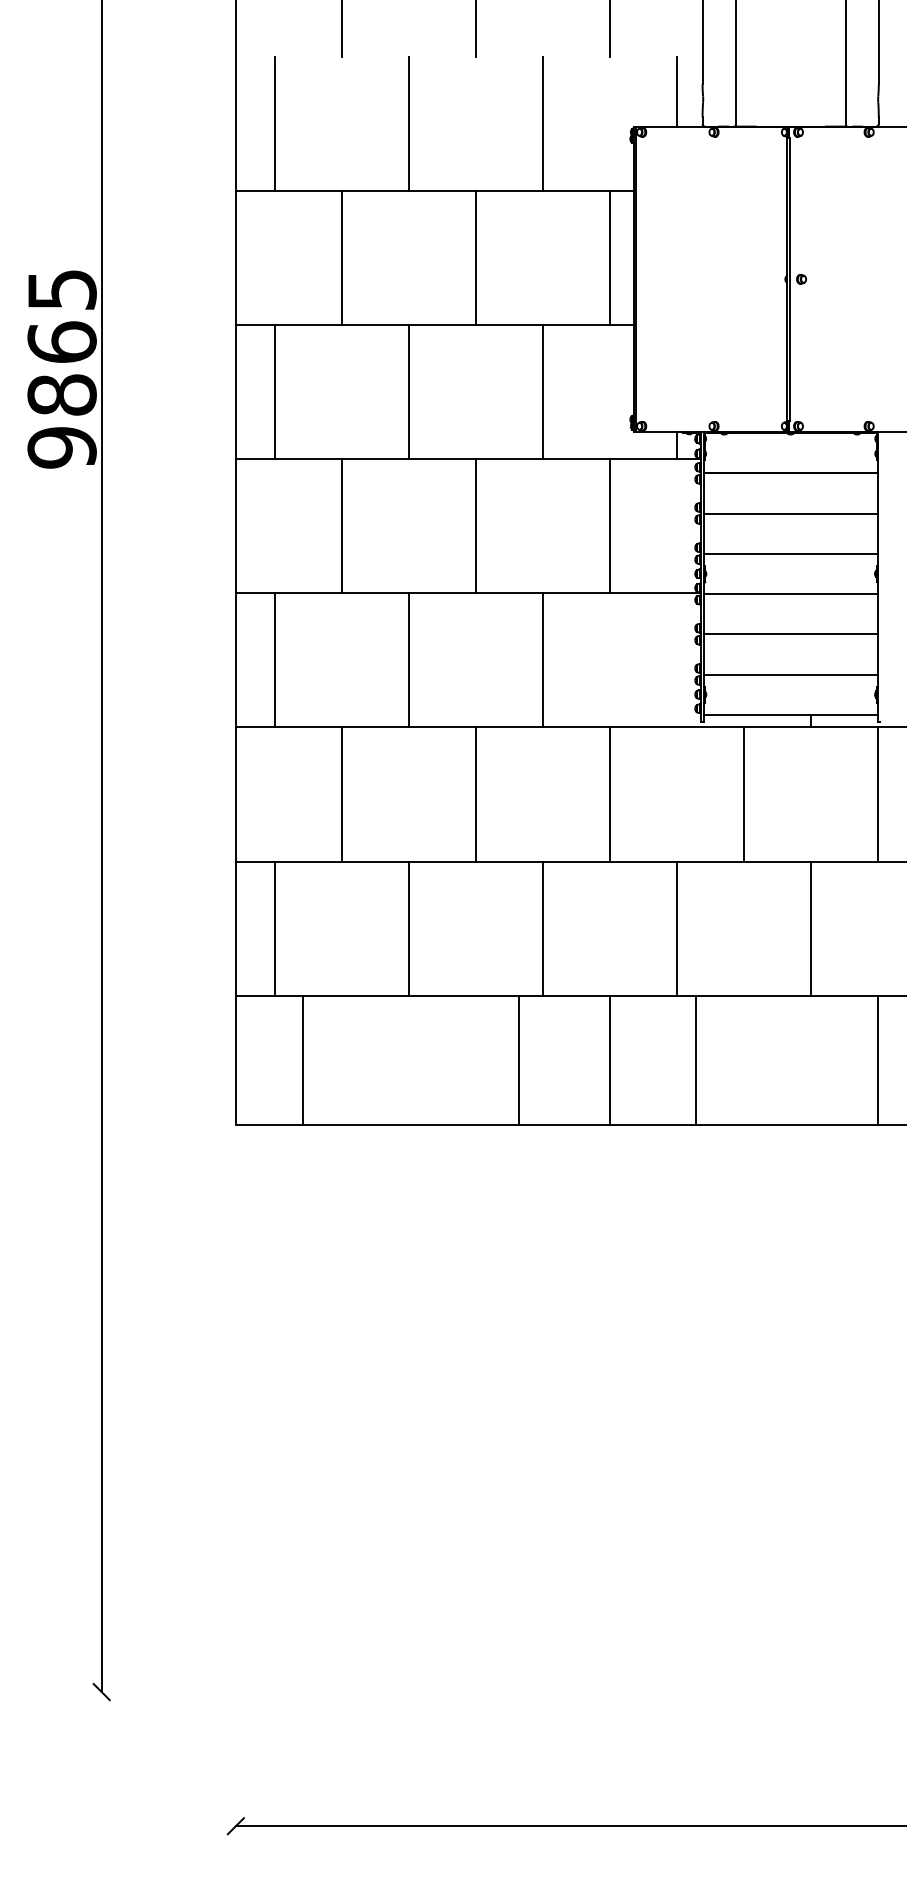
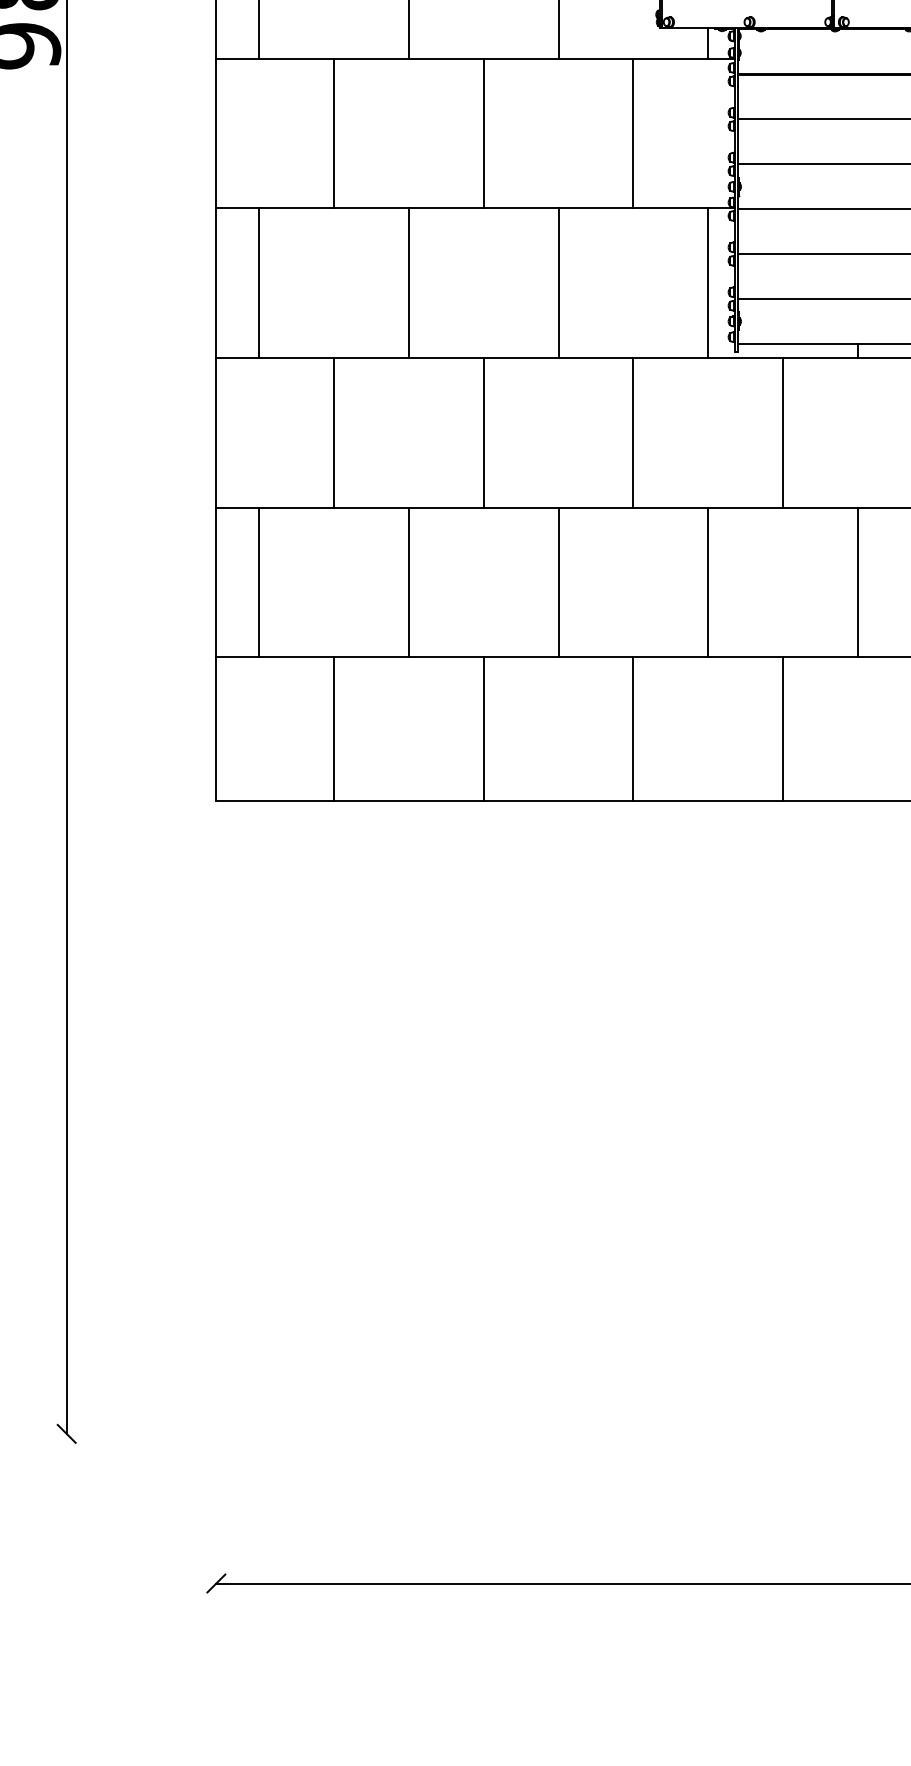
line: (676, 660) -> (707, 283), added
line: (302, 1059) -> (334, 728), moved
line: (518, 1059) -> (483, 728), moved
line: (696, 1059) -> (783, 728), moved

